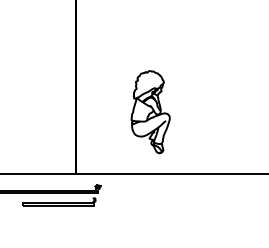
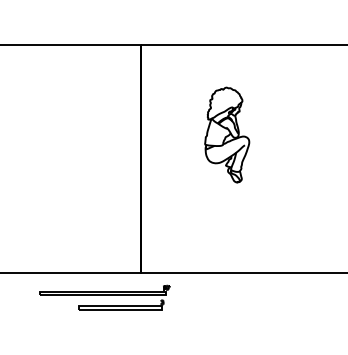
part: (150, 111) -> (227, 134), moved

